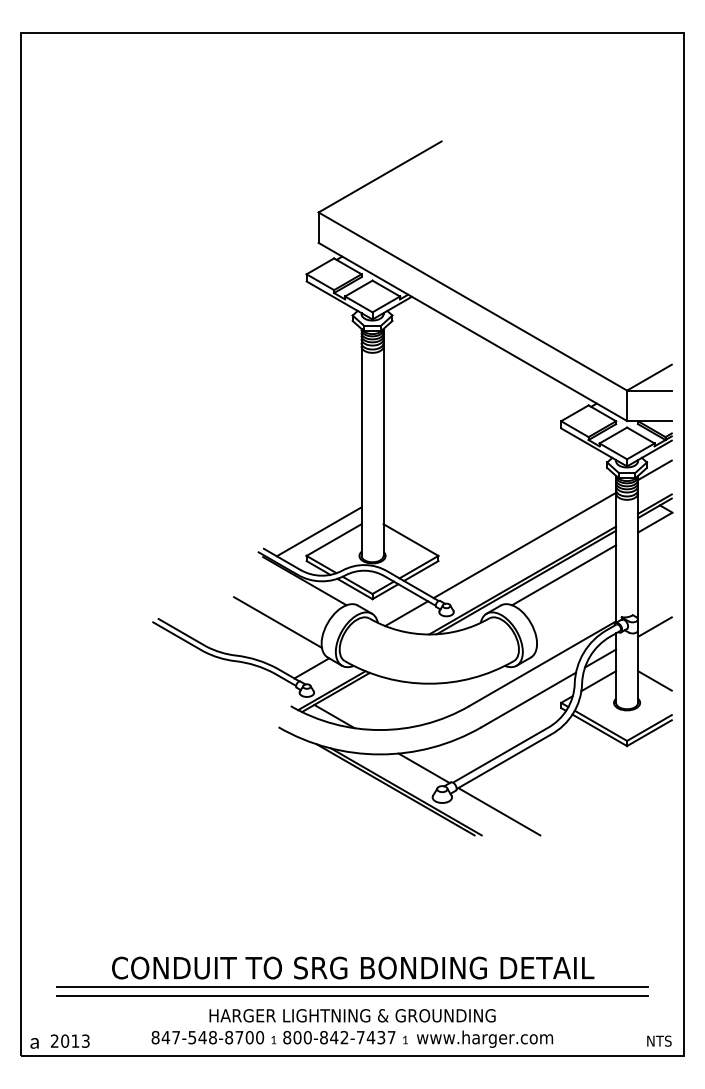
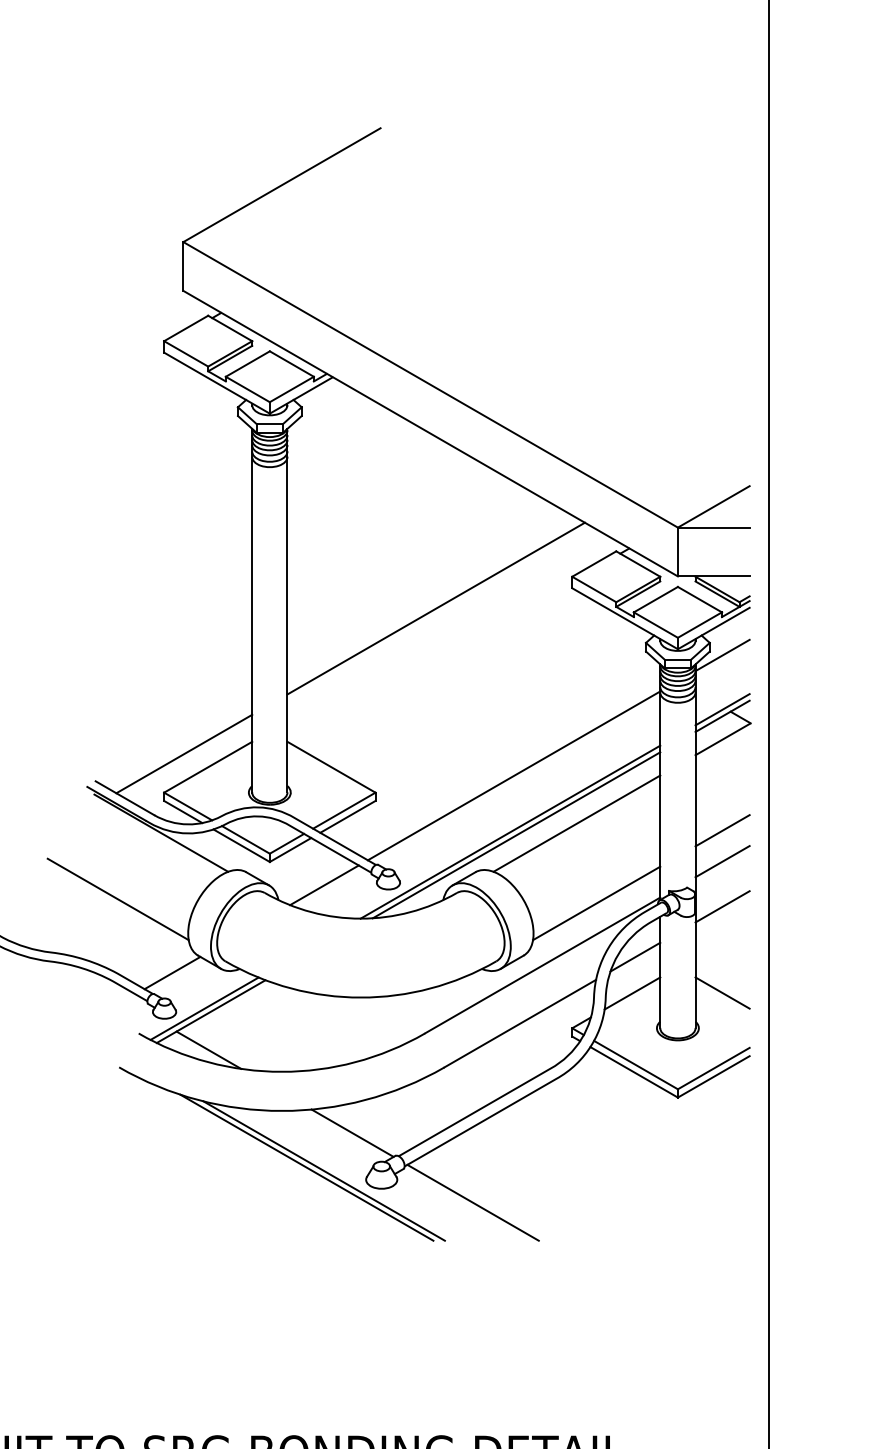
line: (476, 440) -> (436, 607), added
line: (654, 579) -> (721, 830), added
line: (654, 598) -> (721, 860), added
line: (576, 624) -> (596, 902), added

